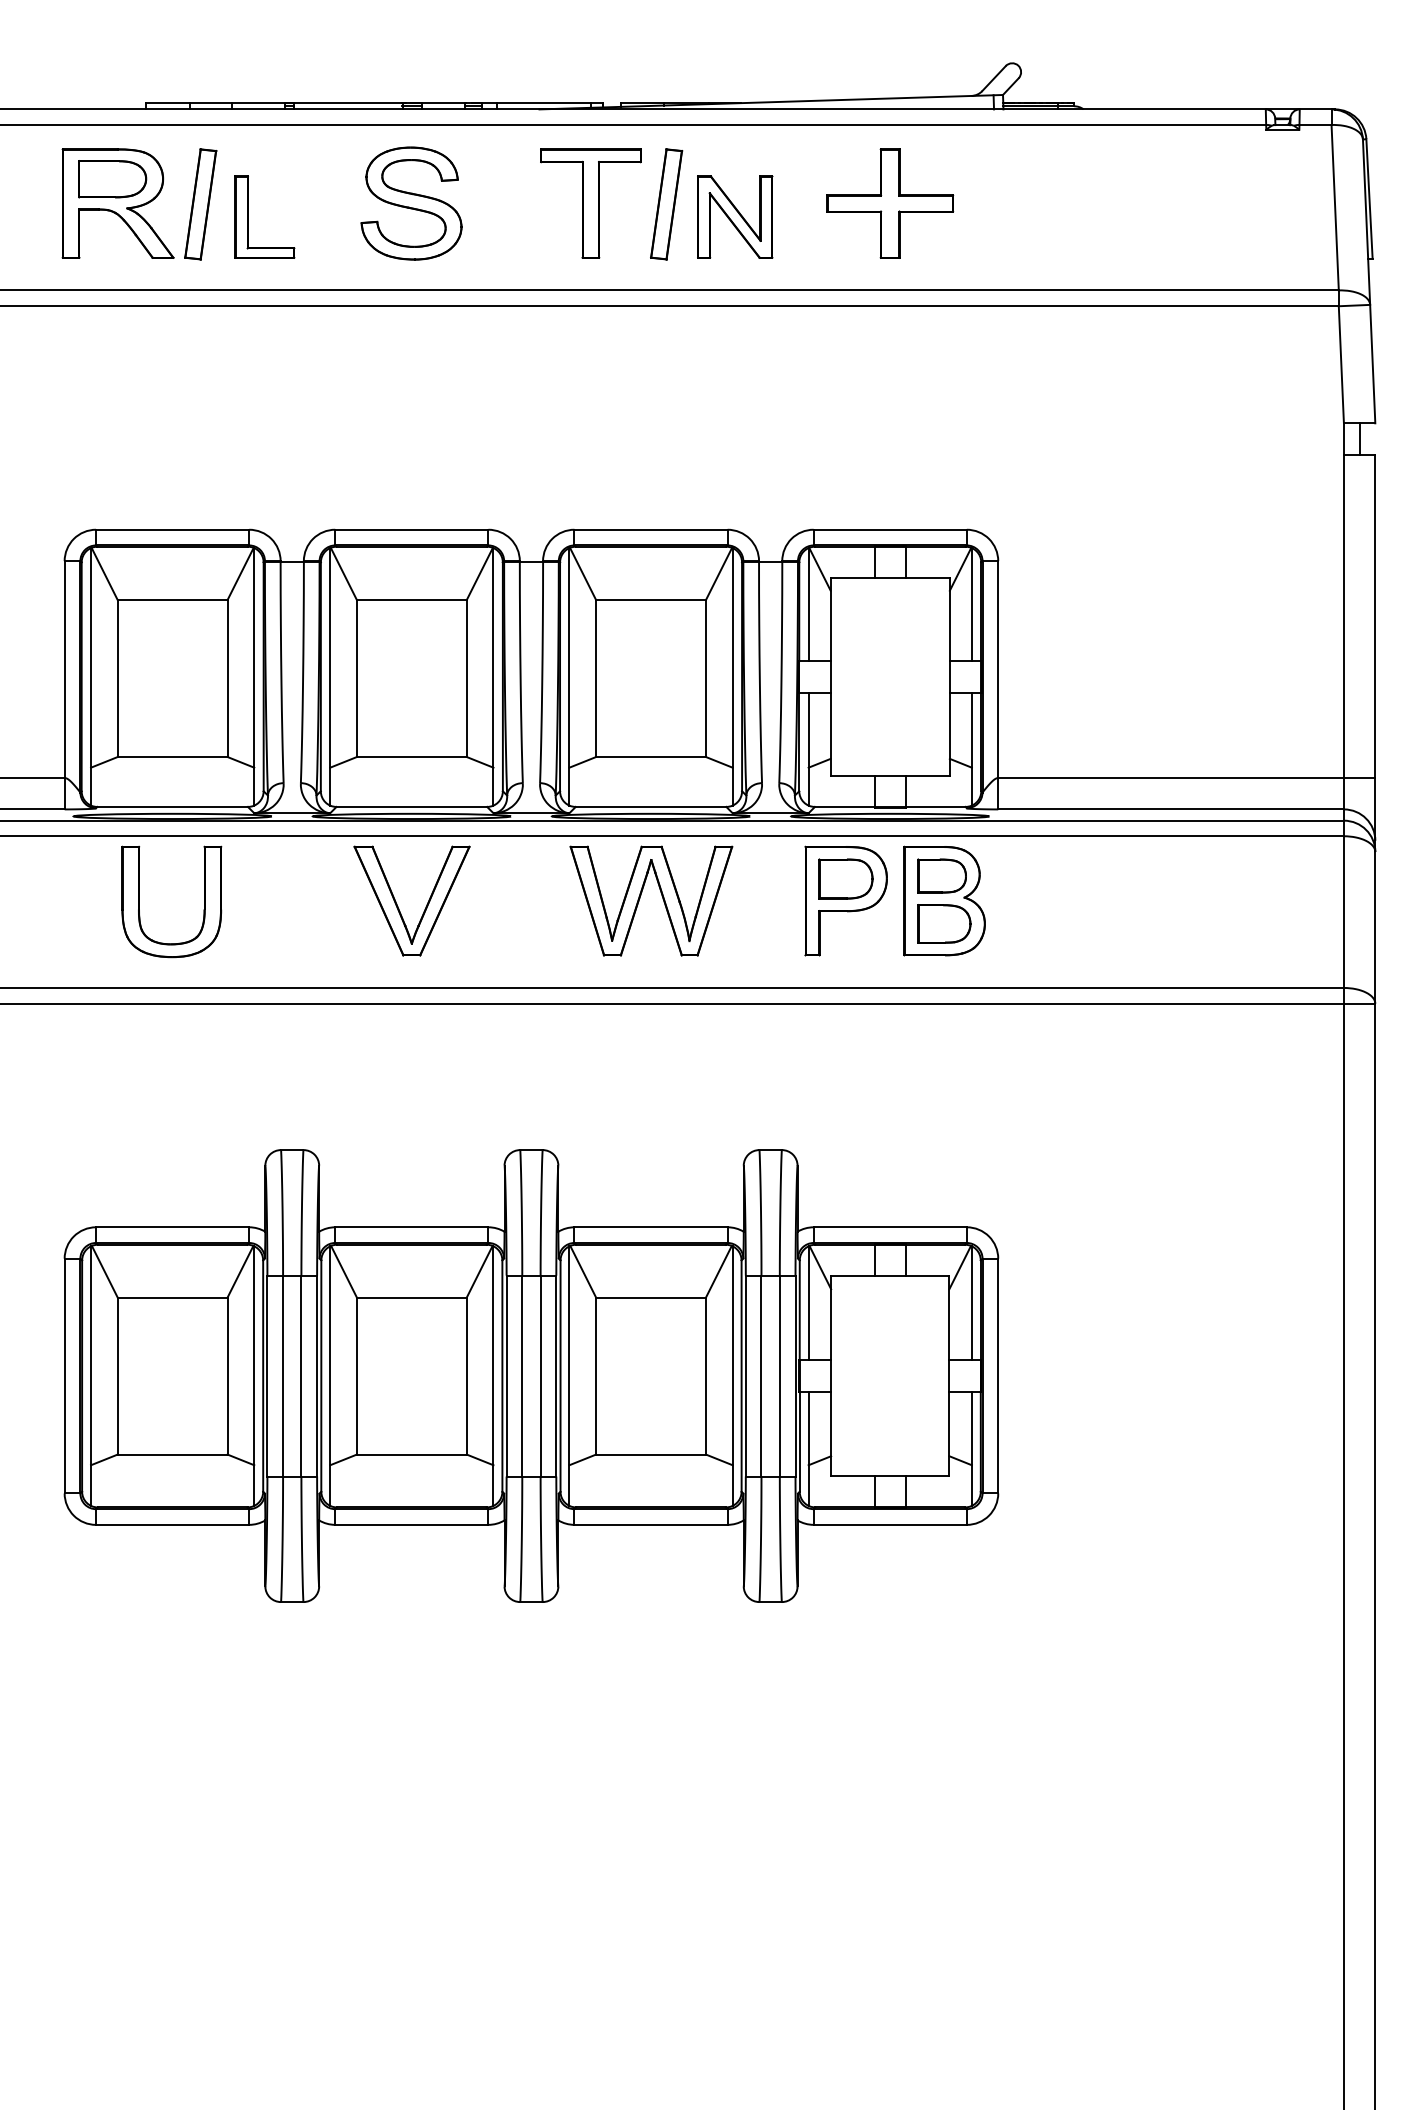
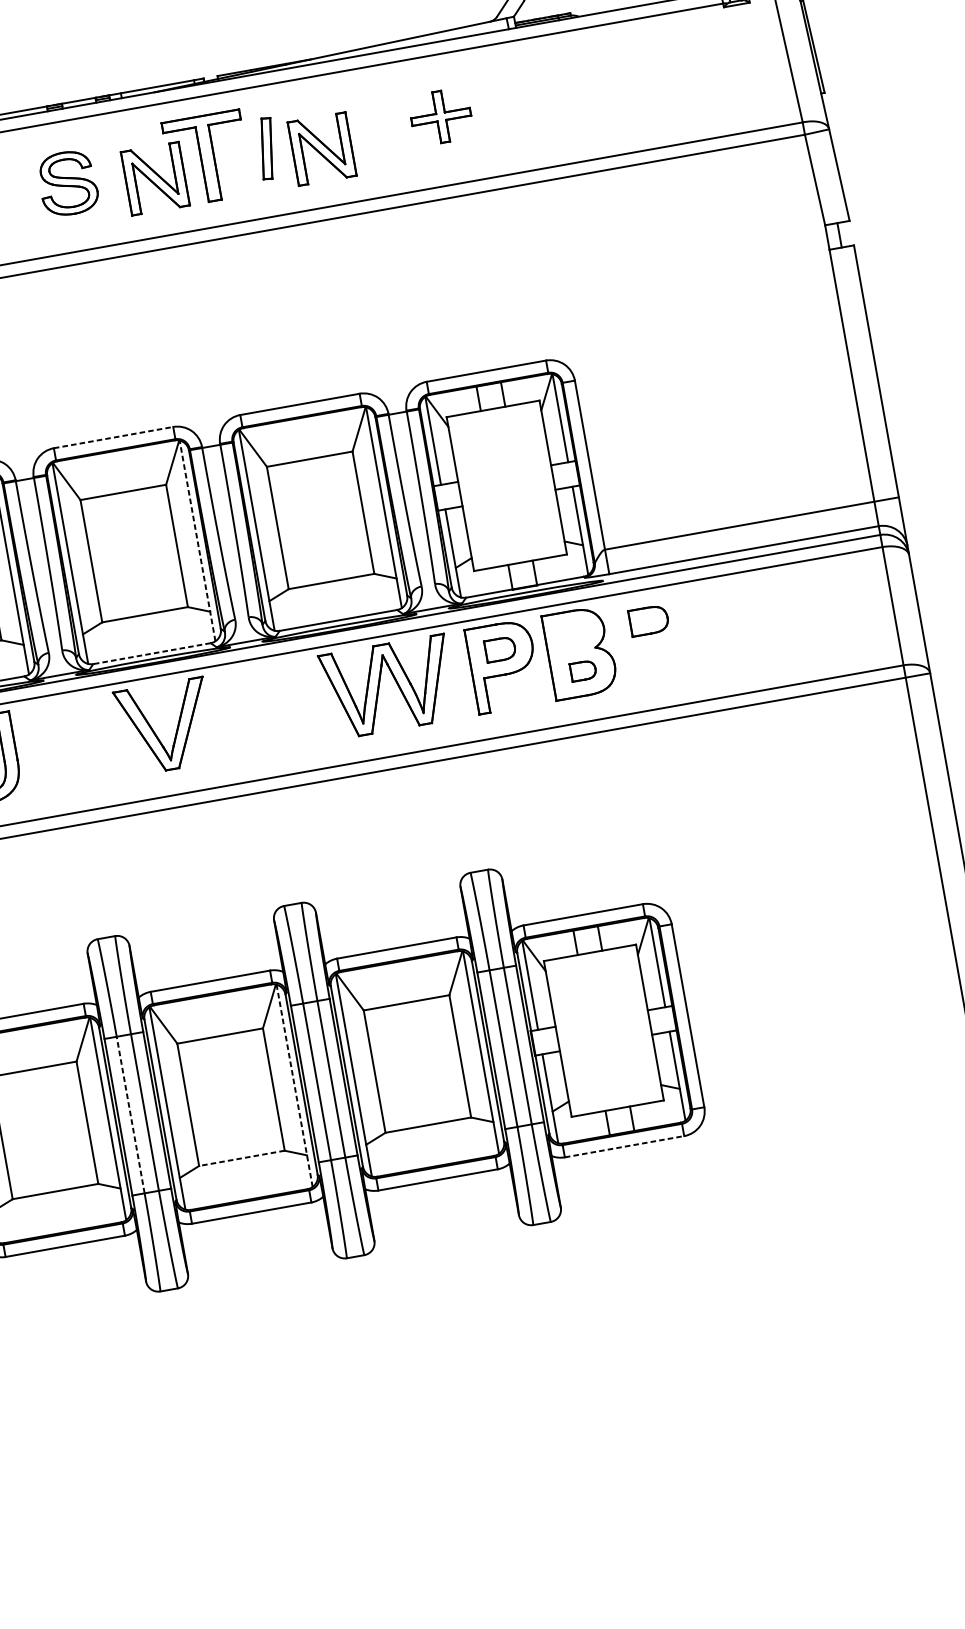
part: (411, 203) -> (67, 183), size x0.7
part: (890, 203) -> (441, 116), size x0.6
part: (666, 204) -> (266, 148), size x0.7
part: (521, 216) -> (155, 178), added
line: (411, 529) -> (113, 437), solid -> dashed
line: (493, 676) -> (197, 540), solid -> dashed
line: (411, 806) -> (151, 653), solid -> dashed
part: (941, 875) -> (648, 620), moved
part: (845, 878) -> (499, 649), size x0.7
part: (661, 896) -> (395, 682), moved
part: (944, 923) -> (583, 670), size x0.6
line: (283, 1375) -> (130, 1114), solid -> dashed
line: (493, 1376) -> (294, 1086), solid -> dashed
line: (411, 1454) -> (241, 1158), solid -> dashed
line: (890, 1524) -> (624, 1146), solid -> dashed

